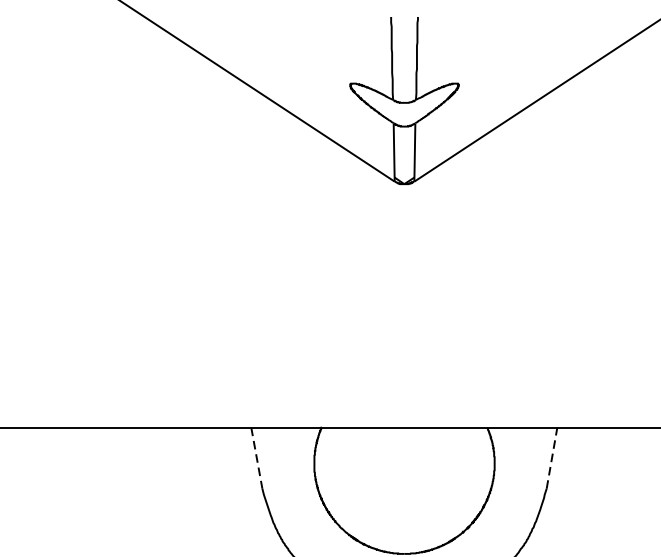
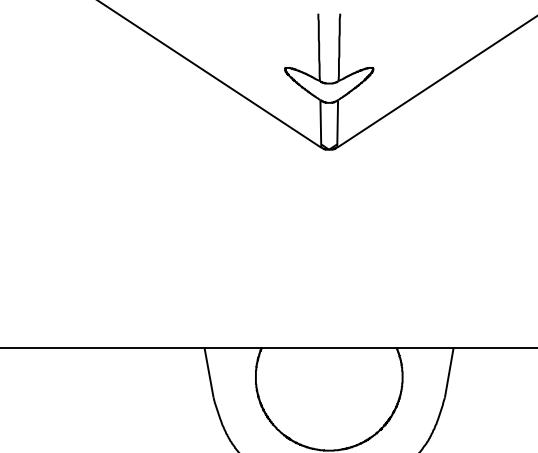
line: (552, 457) -> (449, 372), dashed -> solid
line: (257, 459) -> (209, 373), dashed -> solid

